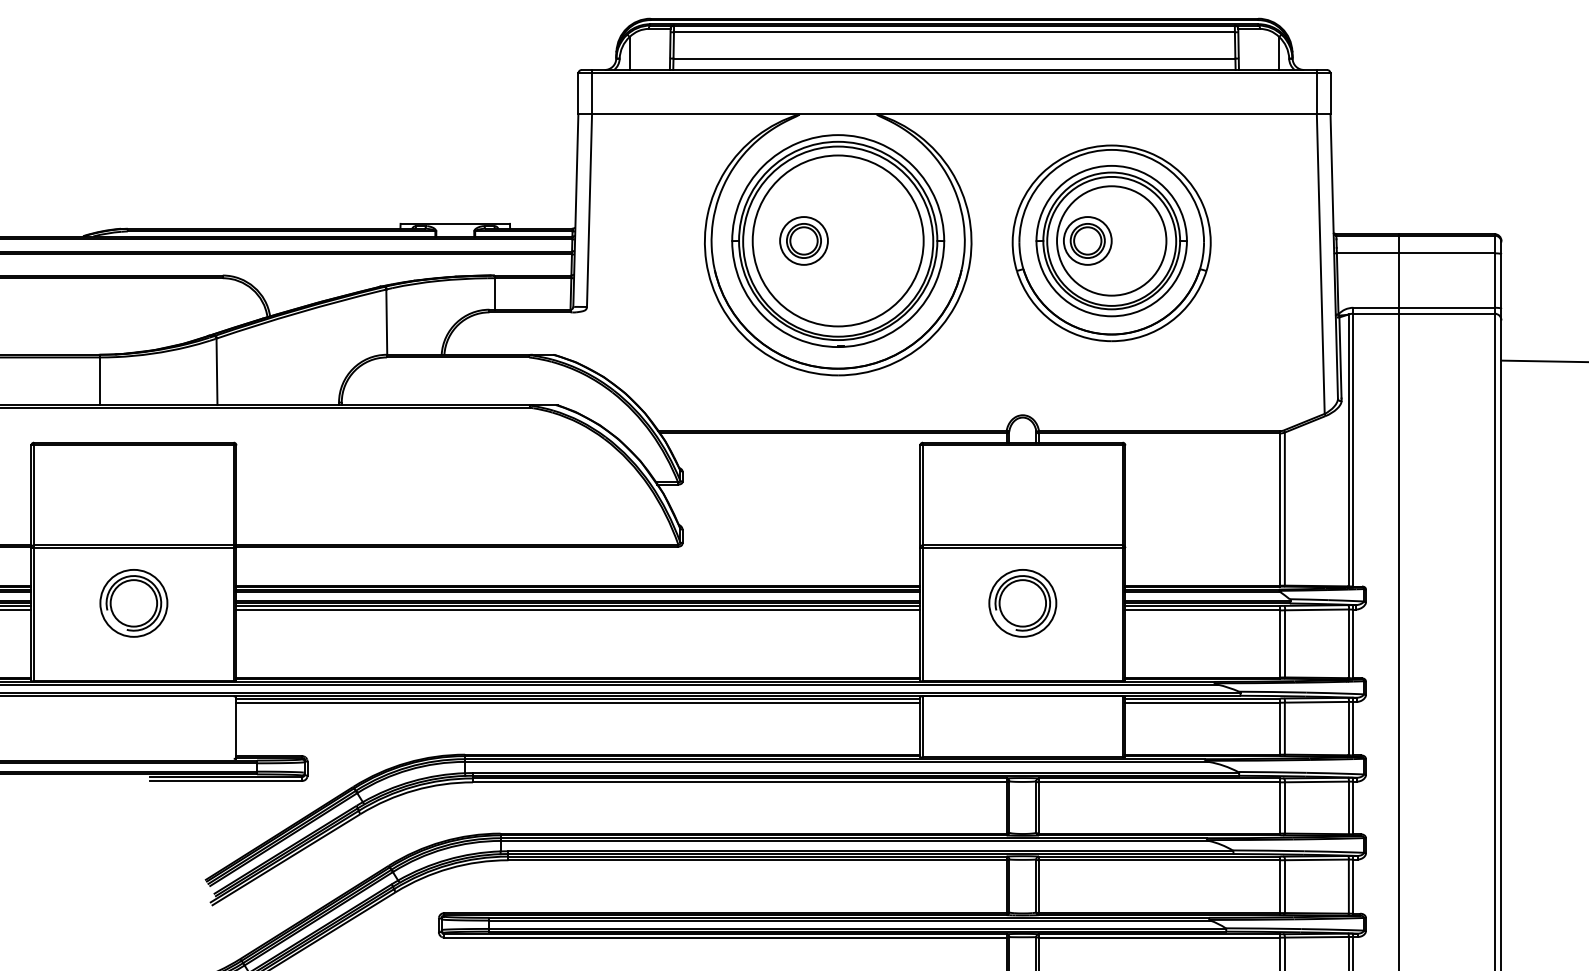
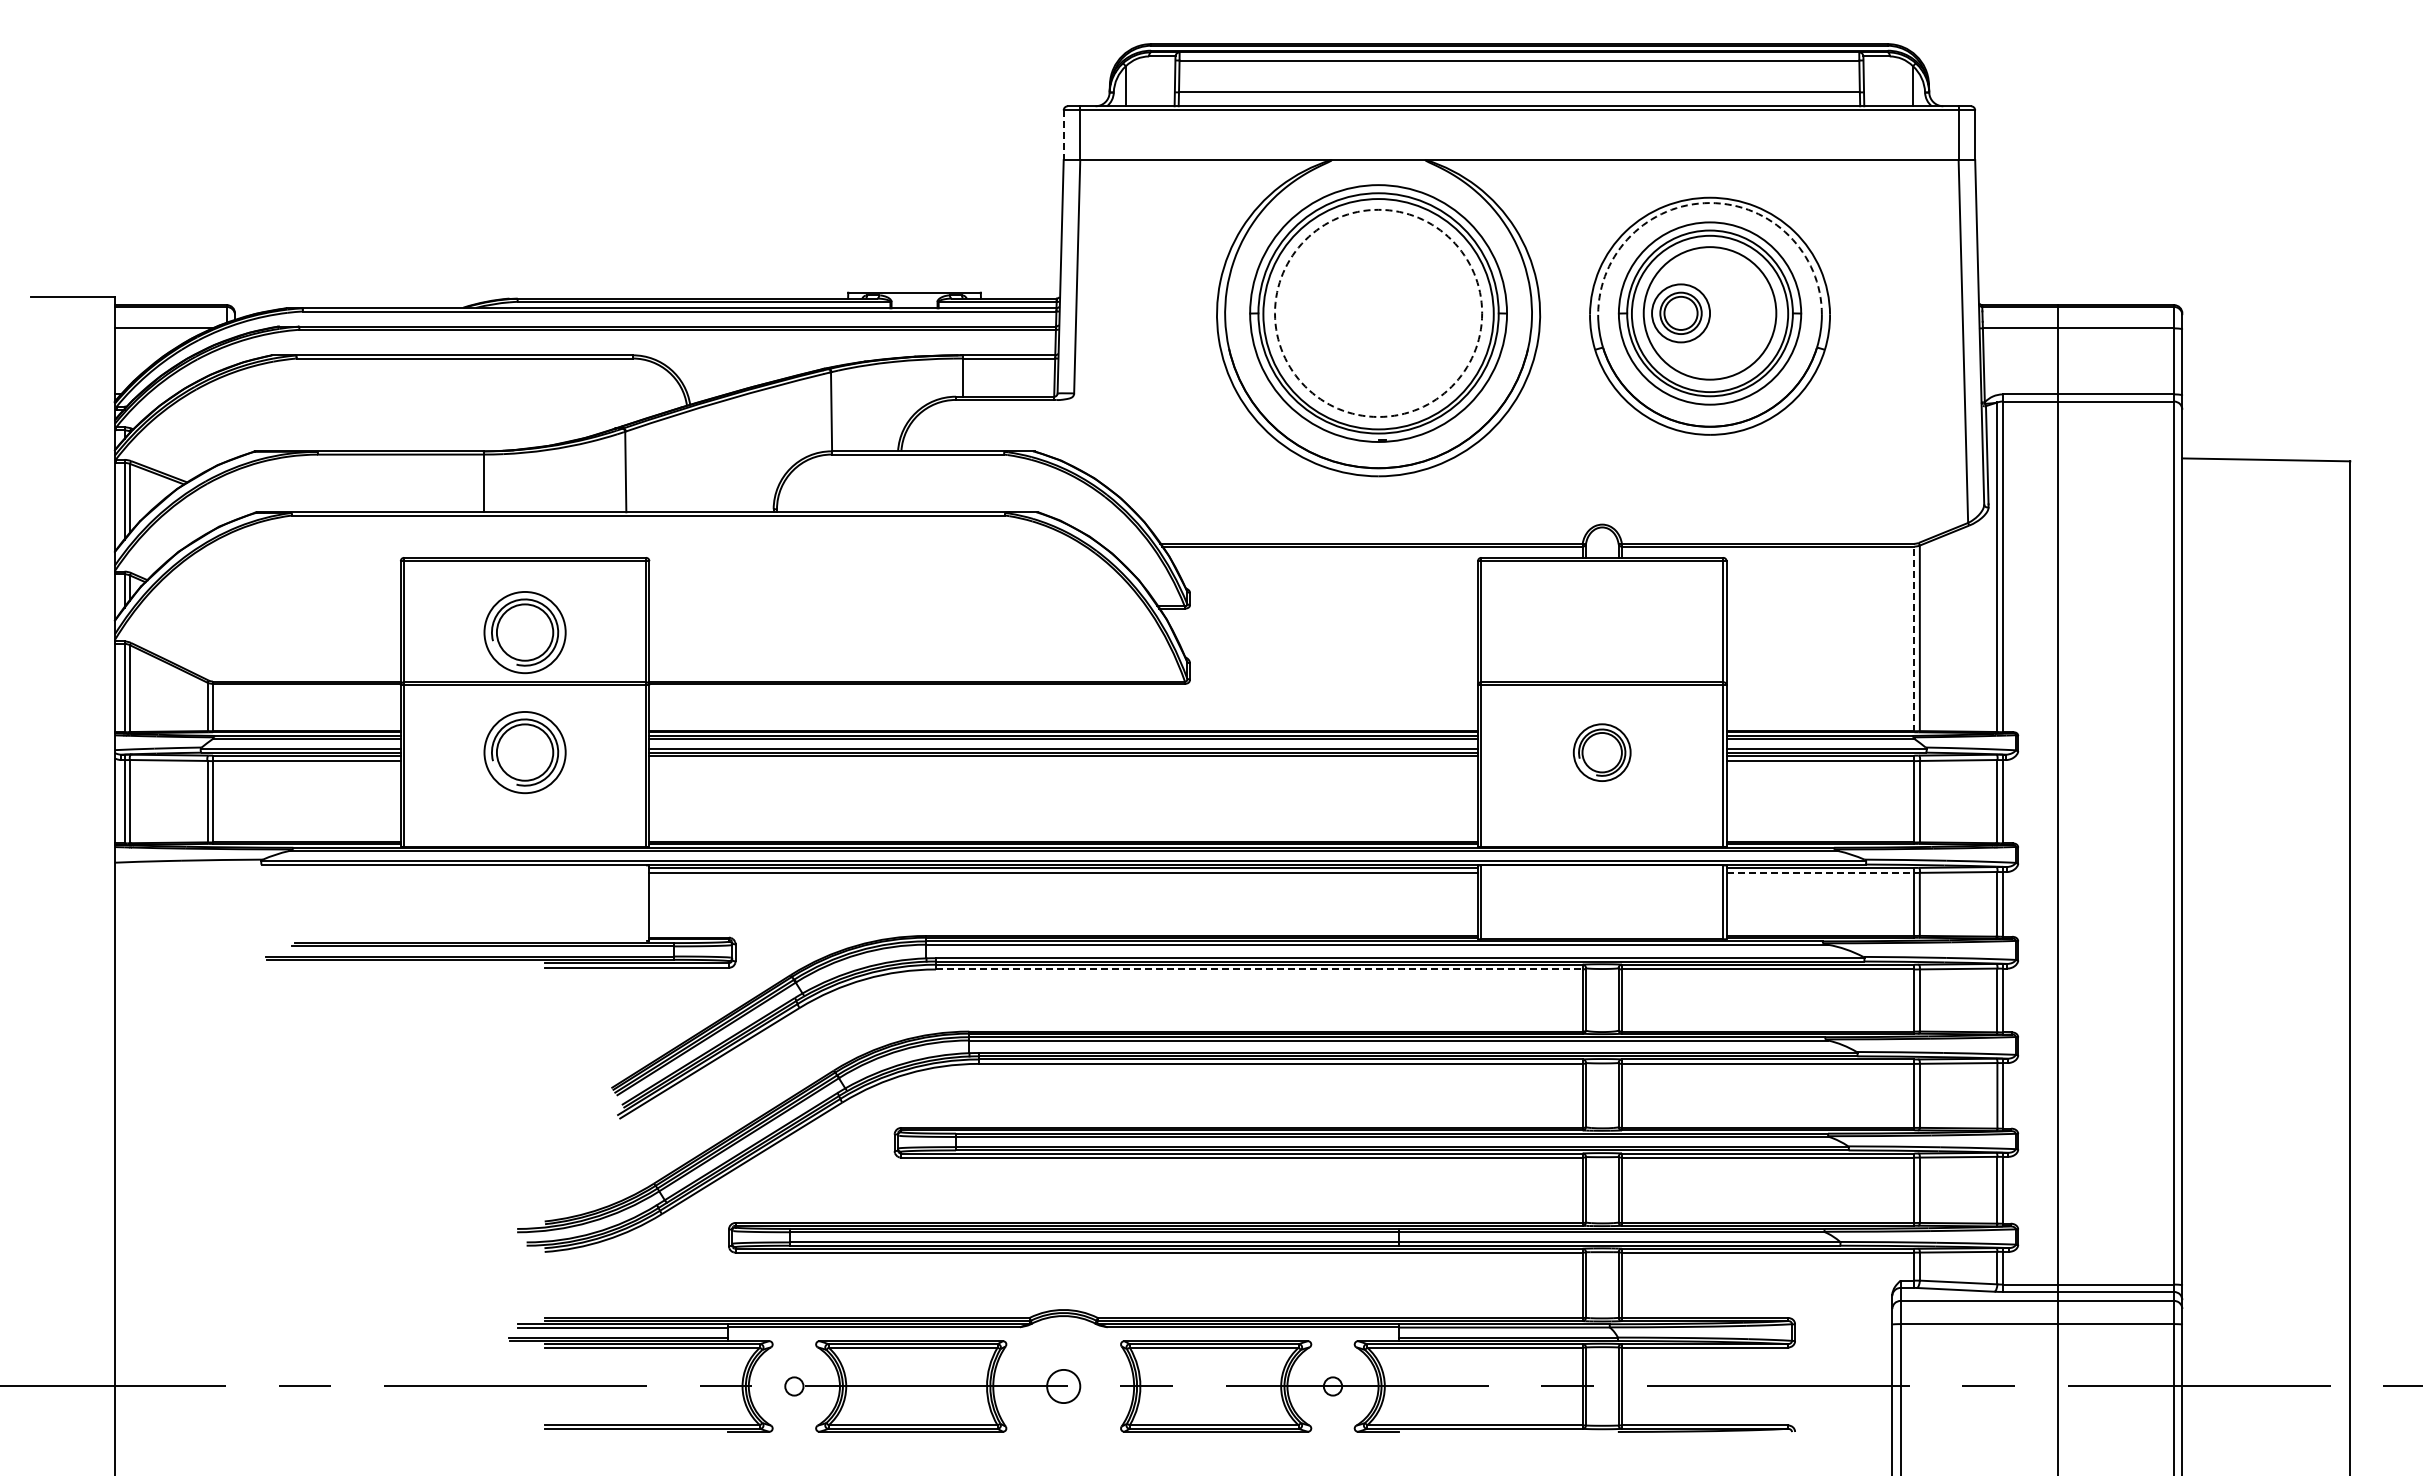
line: (578, 94) -> (1063, 135), solid -> dashed
arc: (1112, 150) -> (1710, 203), solid -> dashed
circle: (838, 240) -> (1378, 312), solid -> dashed
part: (803, 241) -> (1336, 313), removed
part: (133, 504) -> (524, 632), added
line: (1280, 508) -> (1914, 637), solid -> dashed
part: (1022, 603) -> (1601, 752), size x0.7
line: (578, 610) -> (1063, 761), removed
line: (1202, 702) -> (1820, 872), solid -> dashed
line: (739, 782) -> (1259, 969), solid -> dashed

